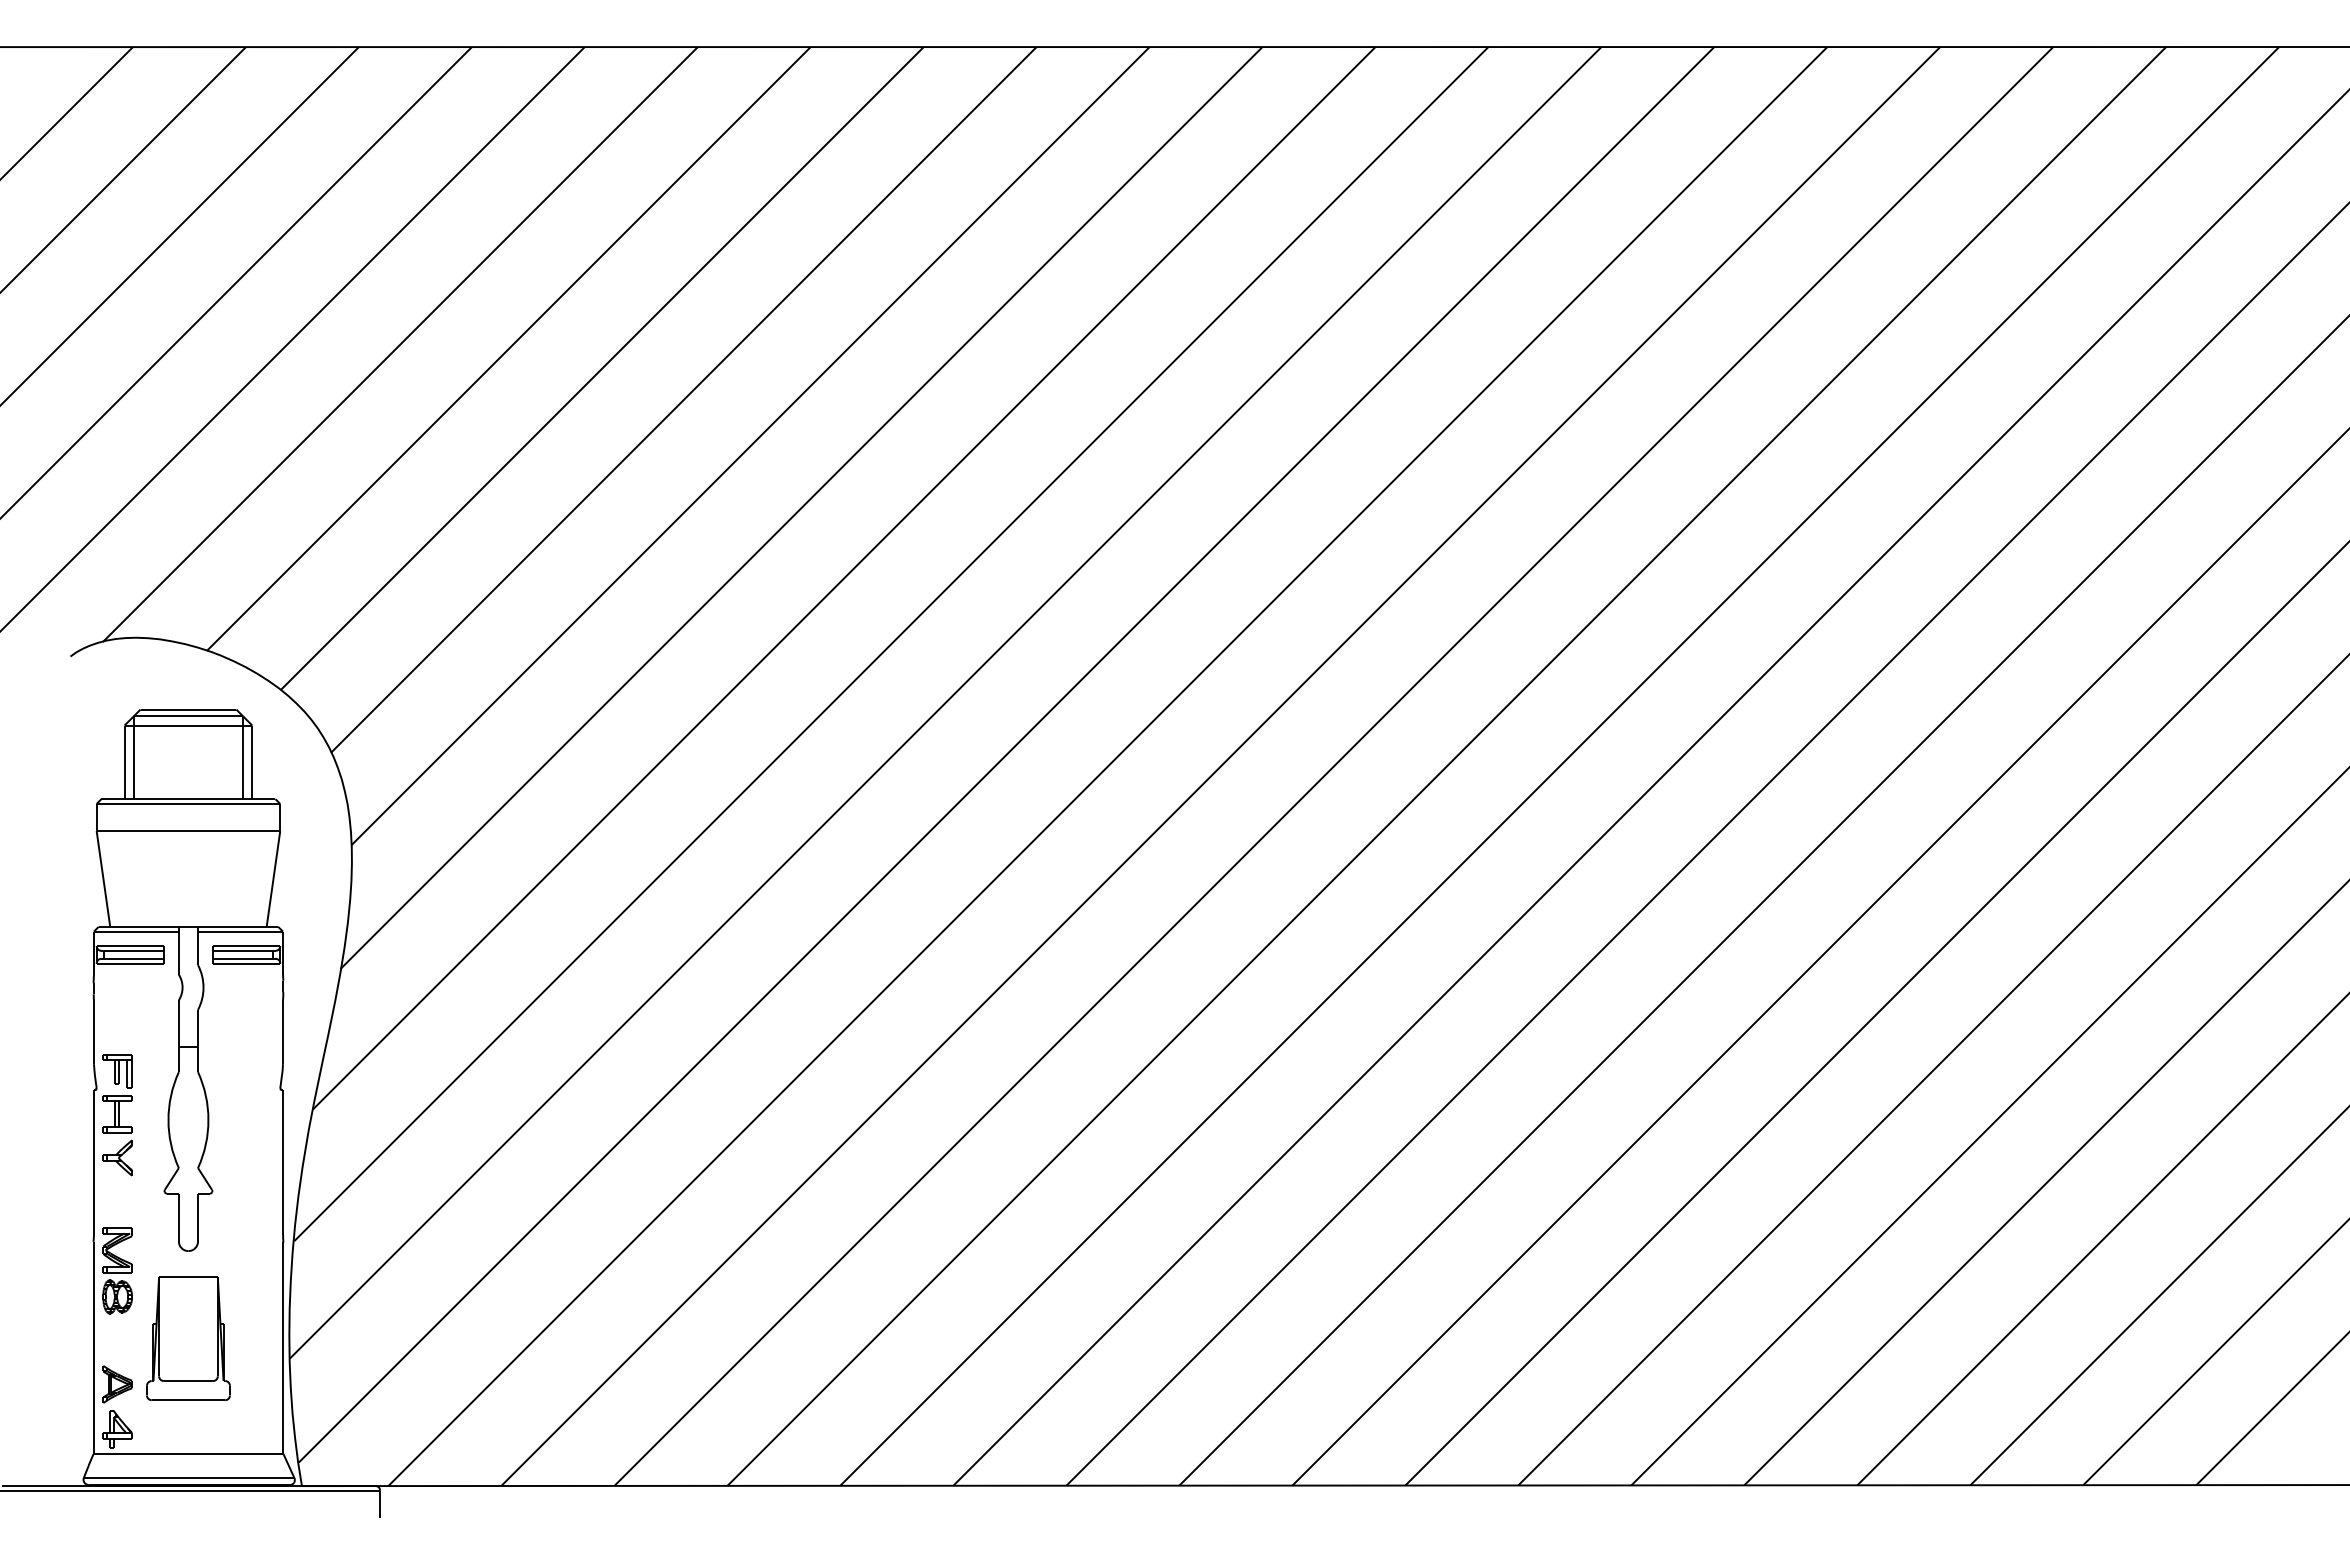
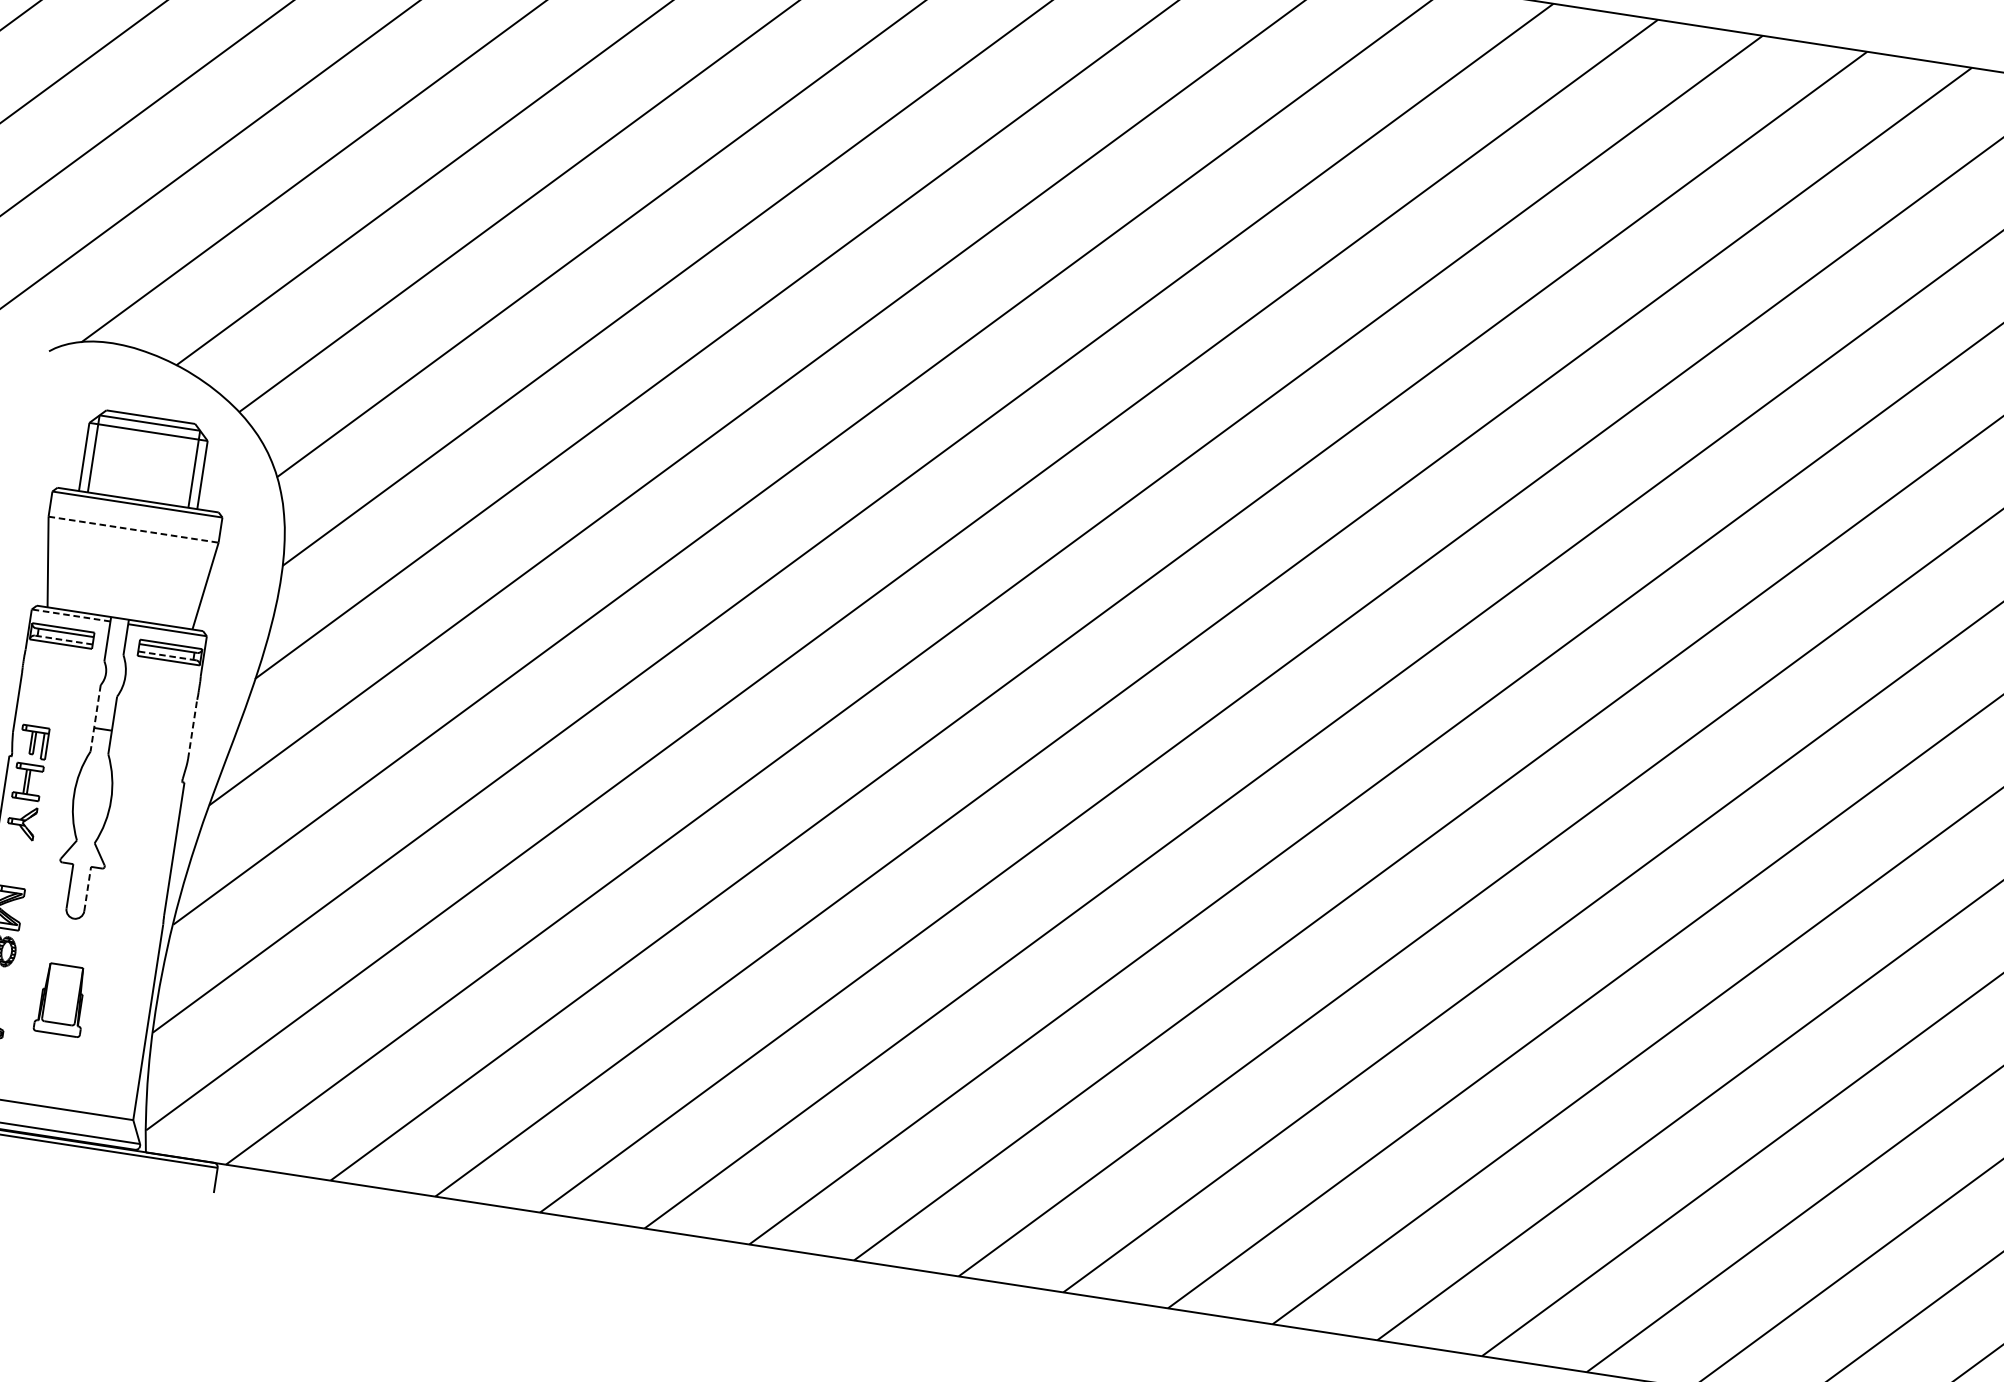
line: (188, 831) -> (133, 530), solid -> dashed
line: (135, 931) -> (70, 615), solid -> dashed
line: (132, 958) -> (63, 639), solid -> dashed
line: (243, 958) -> (166, 655), solid -> dashed
line: (282, 1032) -> (192, 729), solid -> dashed
line: (178, 1036) -> (95, 718), solid -> dashed
line: (198, 1217) -> (88, 889), solid -> dashed
part: (188, 1338) -> (61, 999), size x0.6

